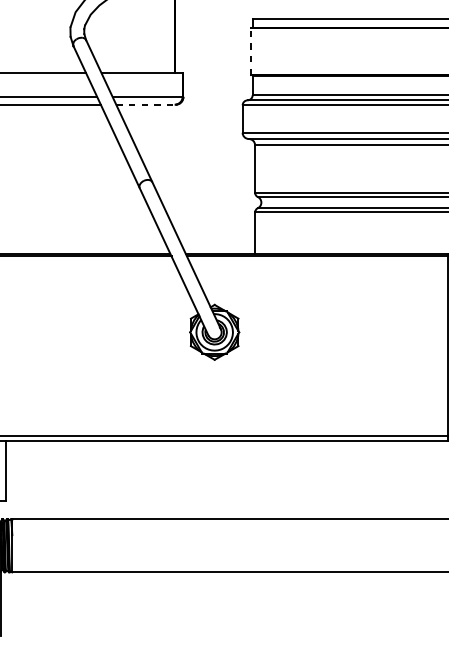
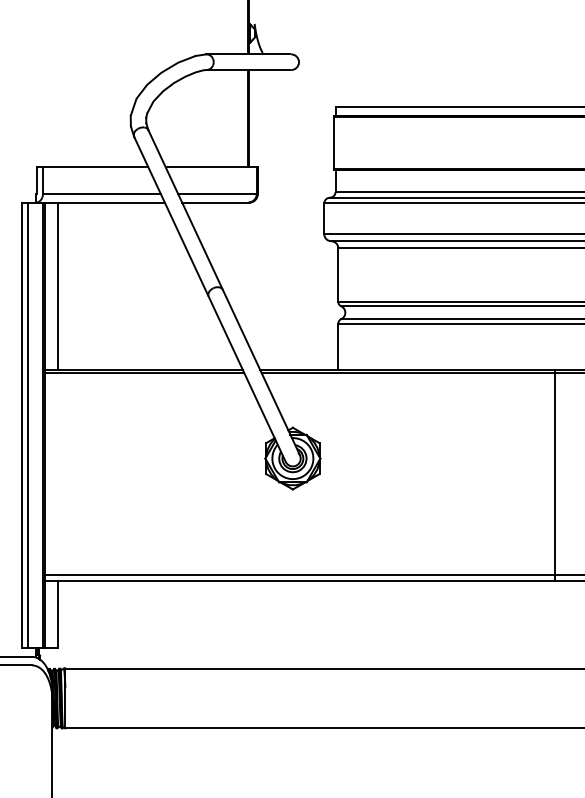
line: (250, 51) -> (333, 142), dashed -> solid
line: (146, 104) -> (216, 202), dashed -> solid
line: (5, 179) -> (57, 286), added

